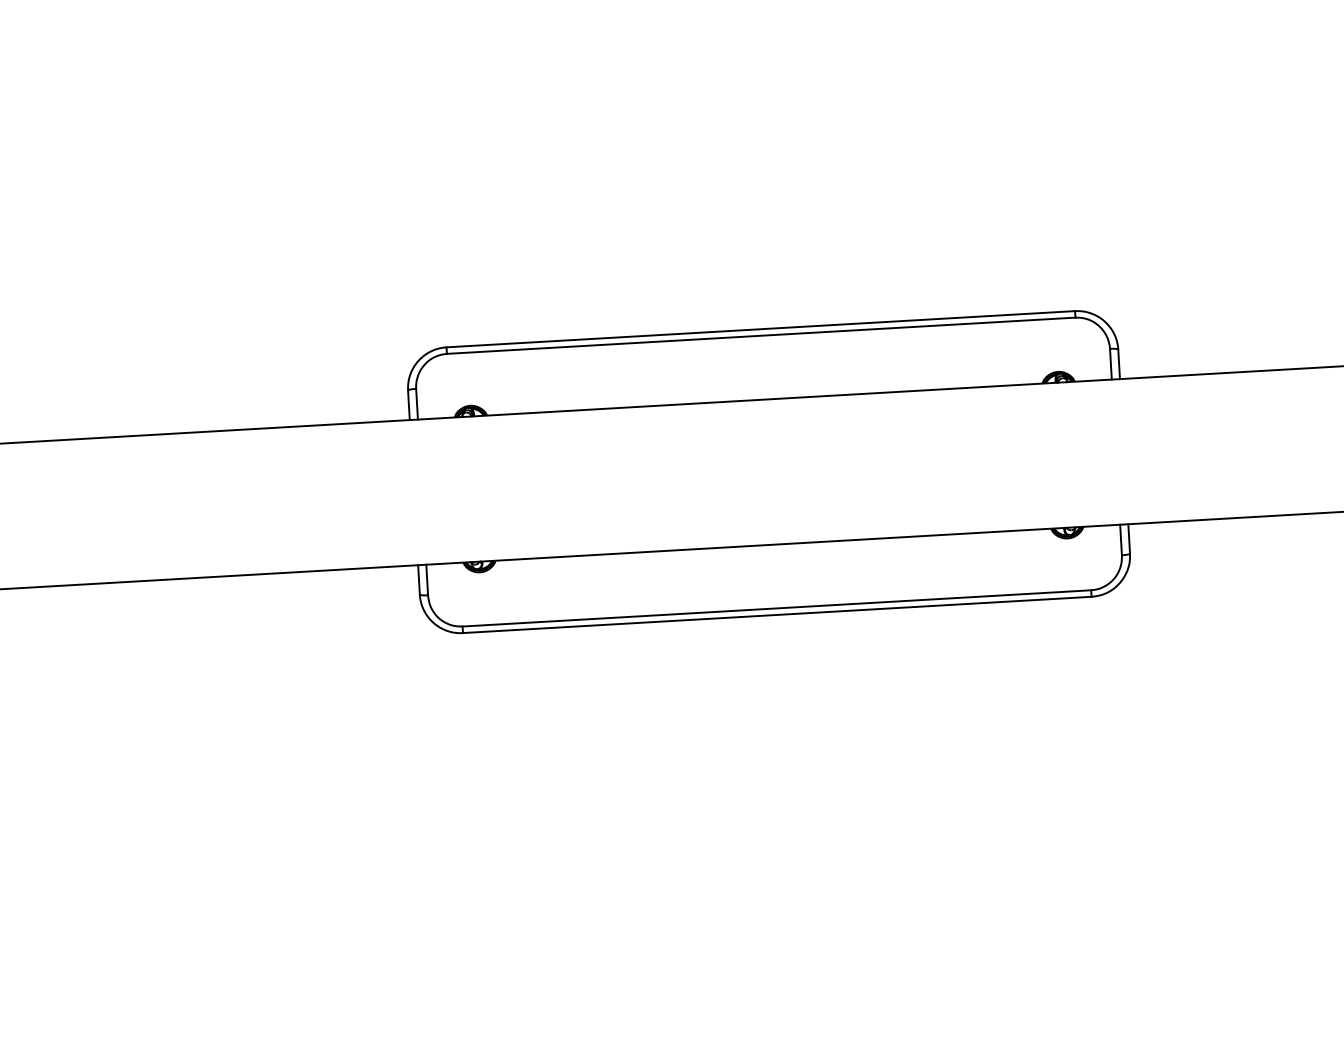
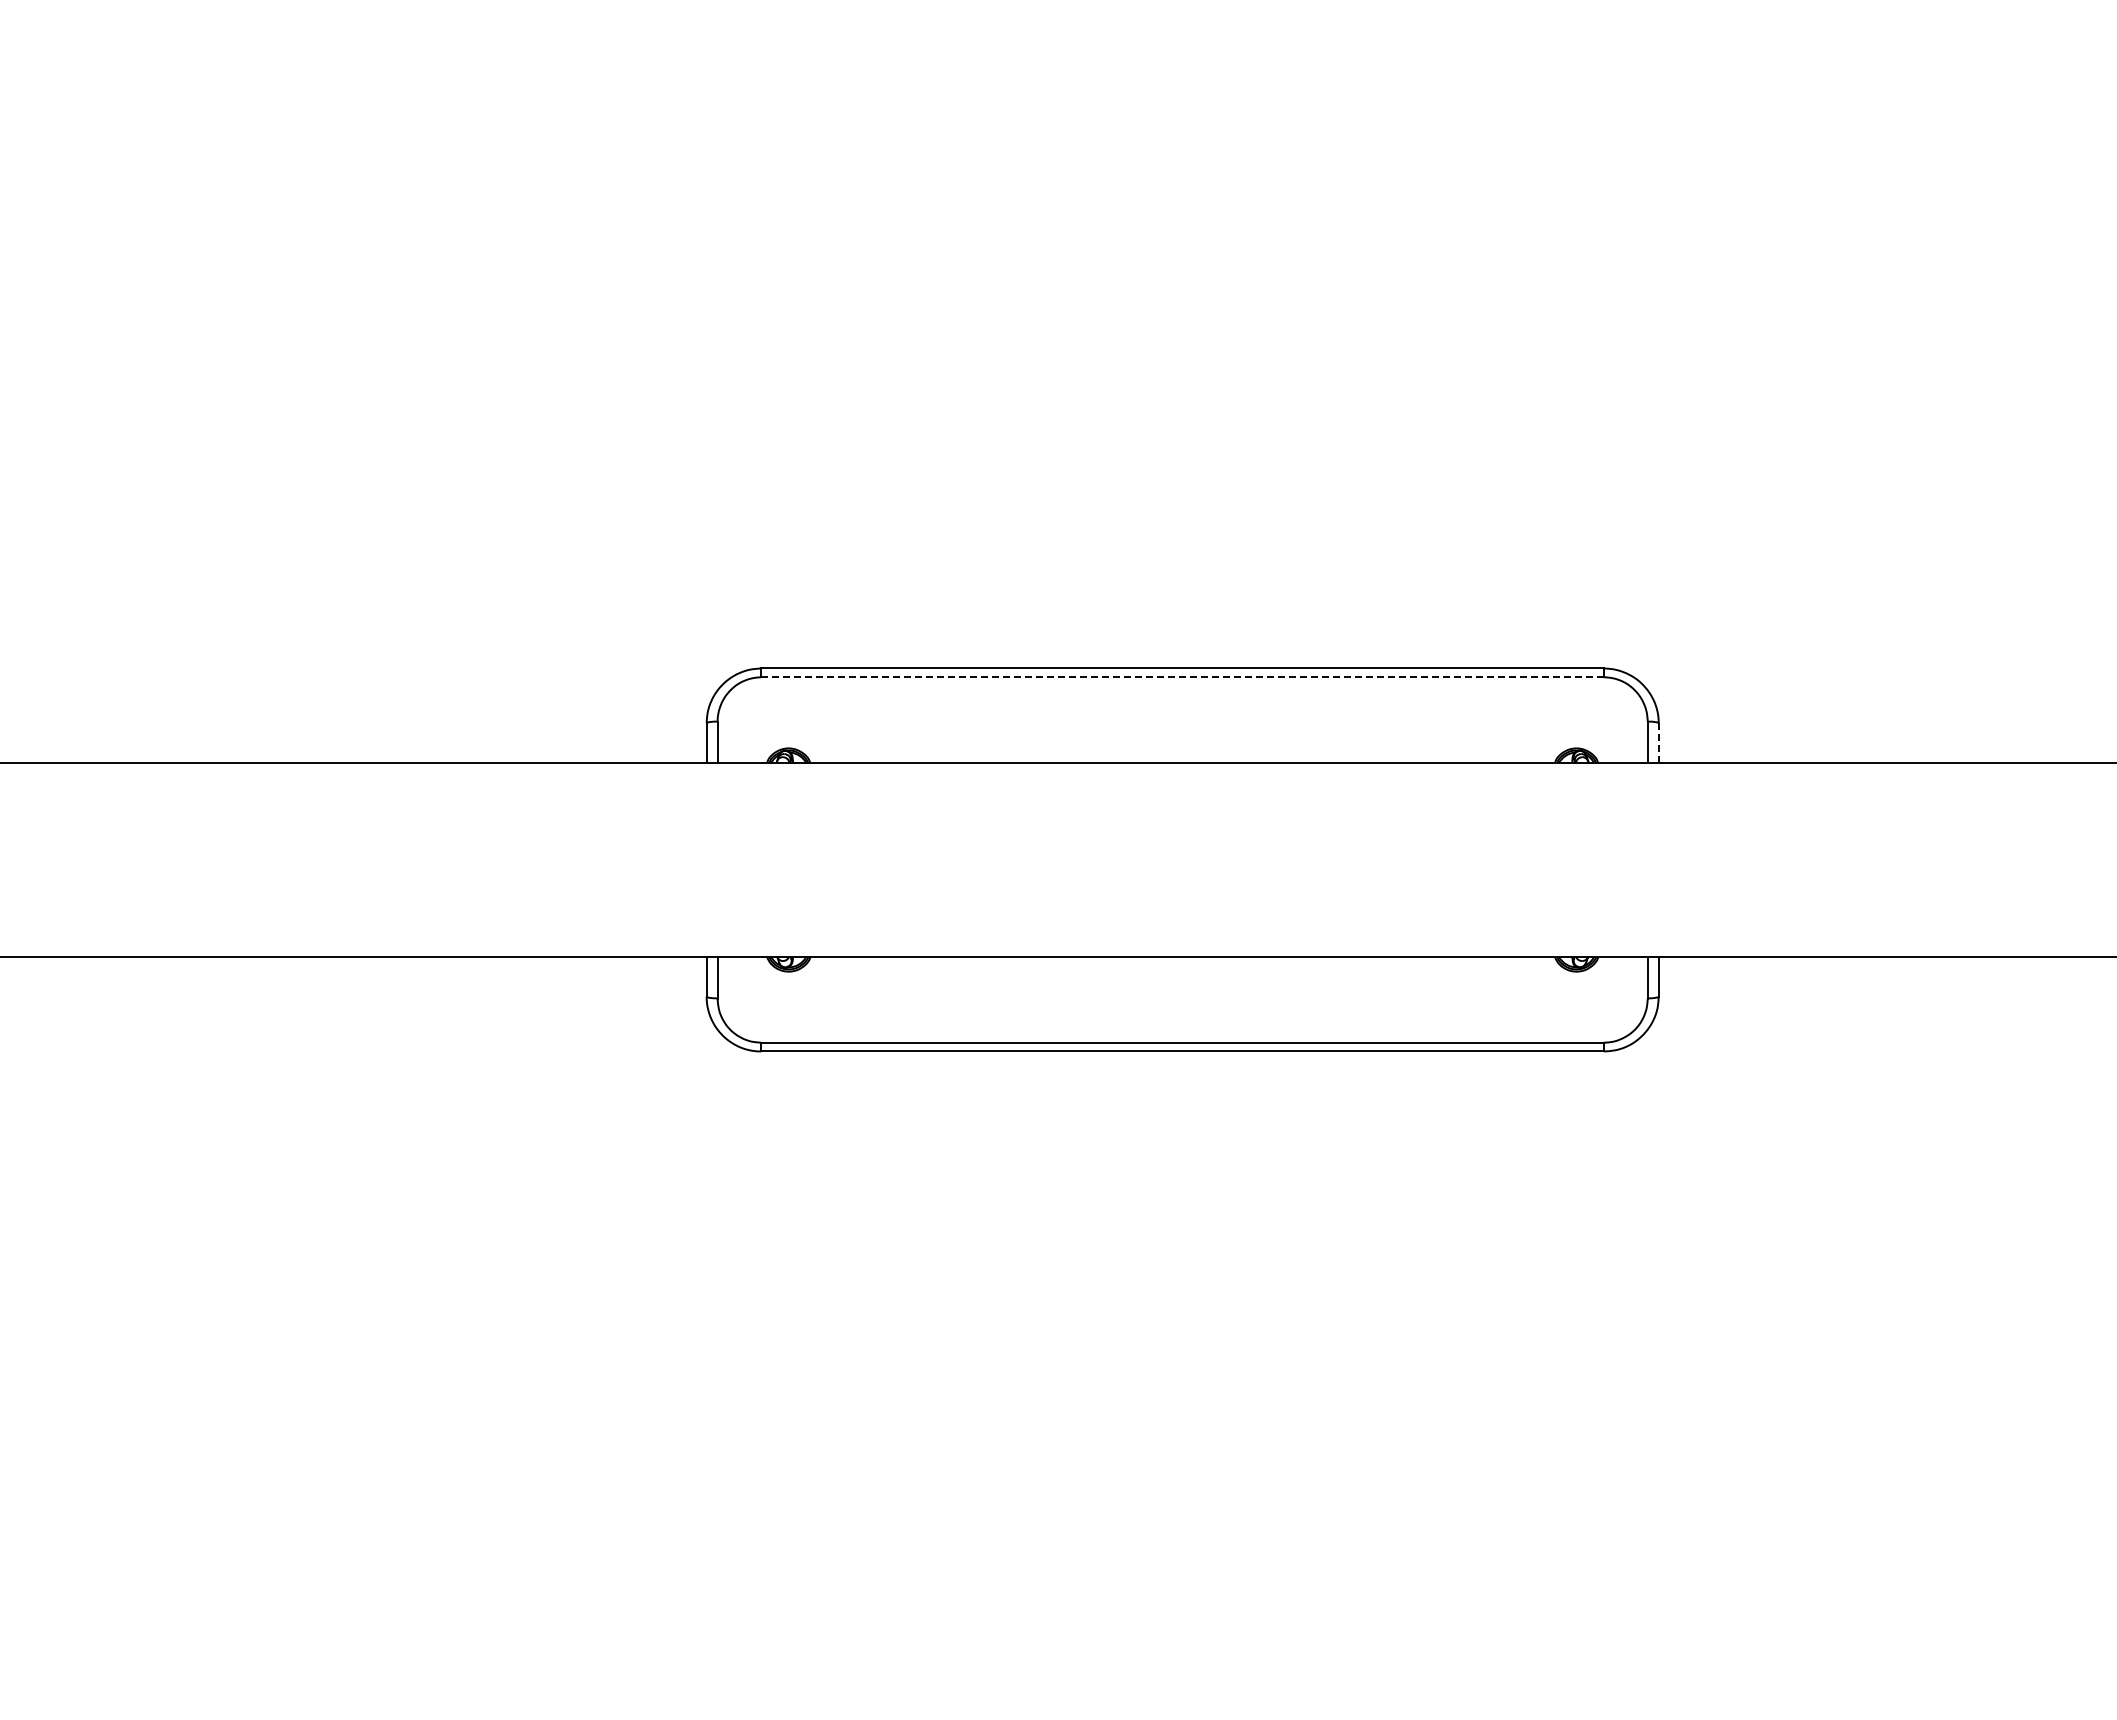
line: (761, 335) -> (1182, 677), solid -> dashed
line: (1118, 363) -> (1658, 742), solid -> dashed

